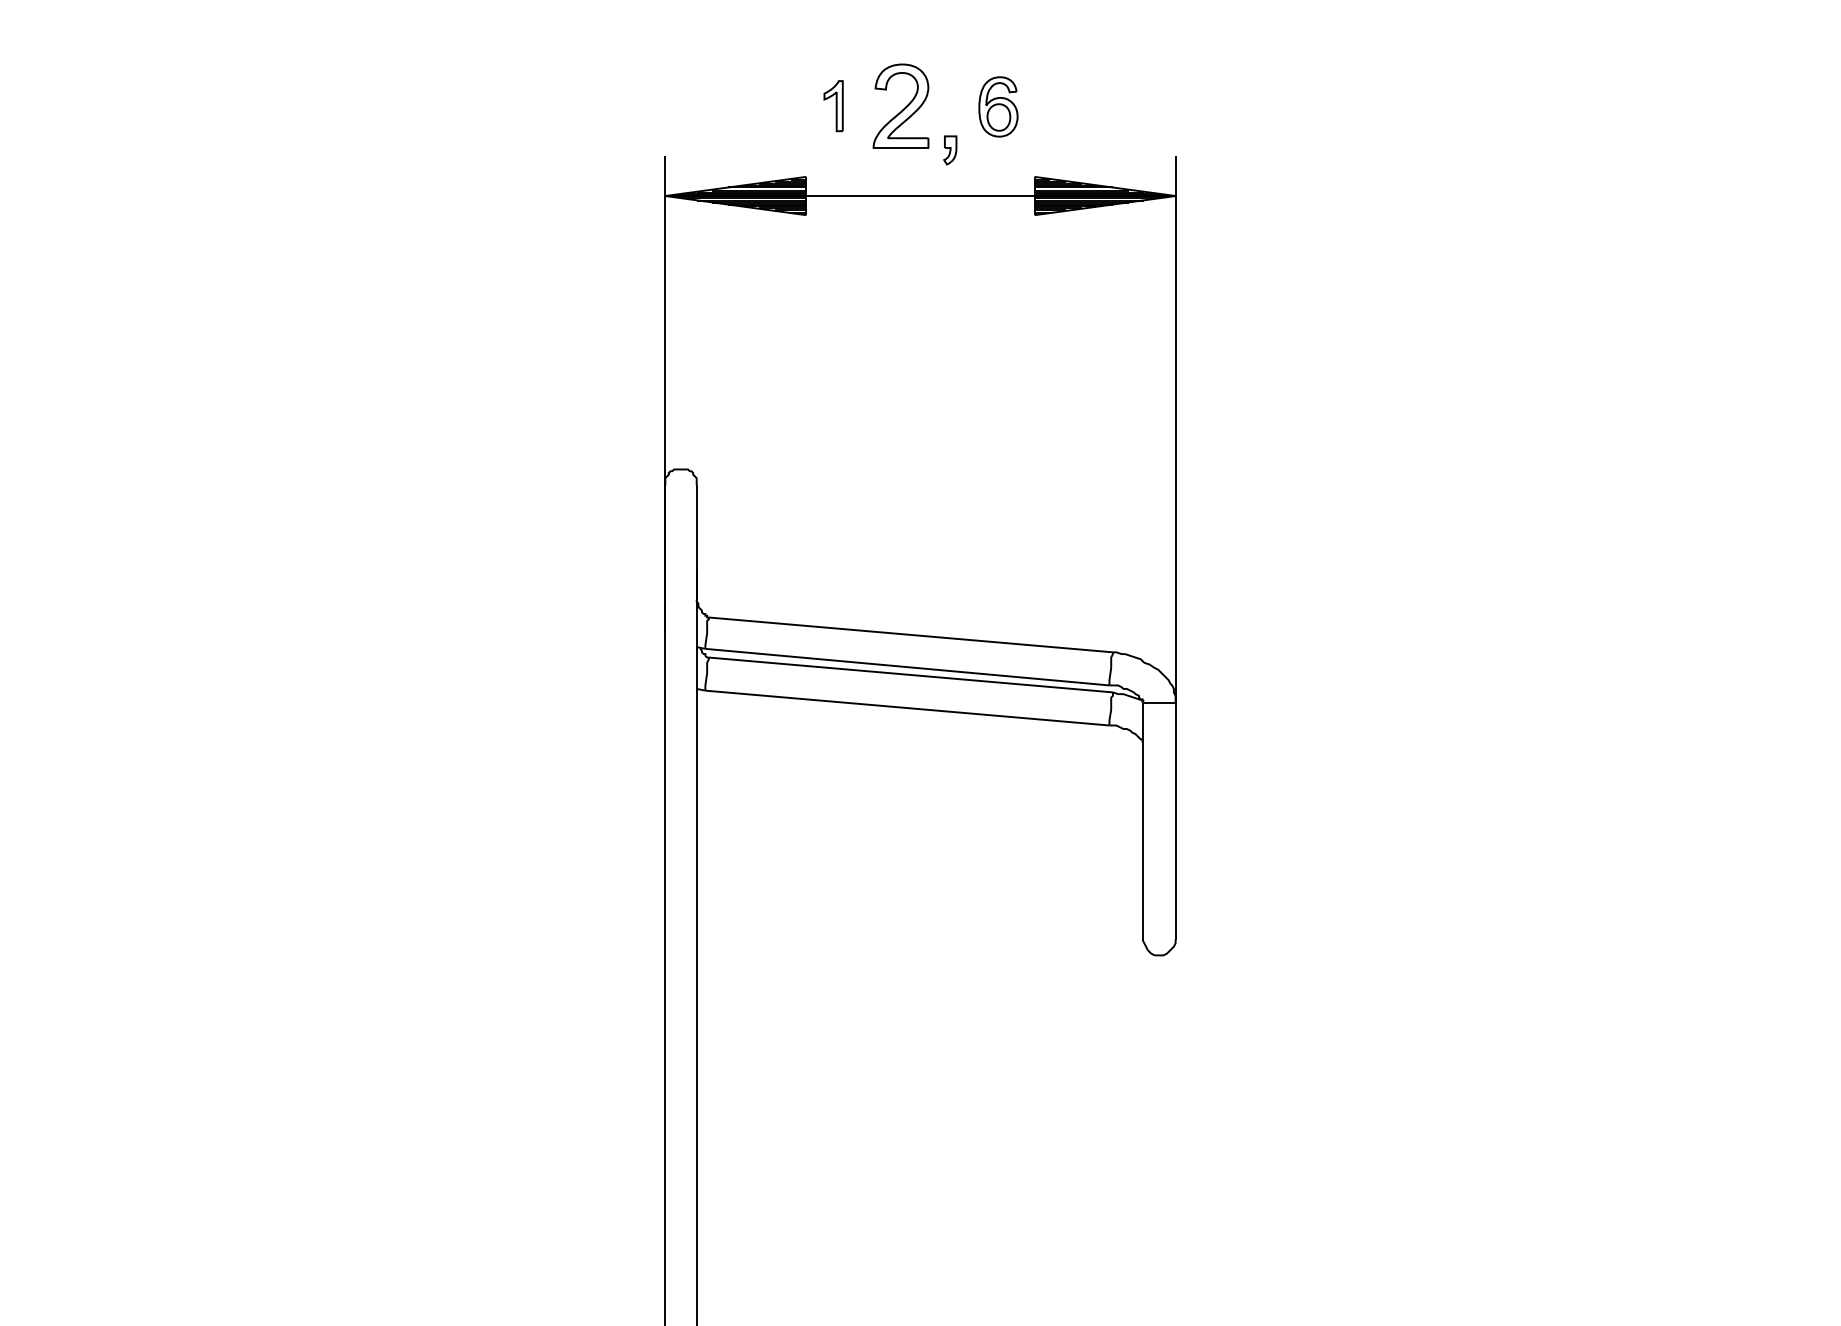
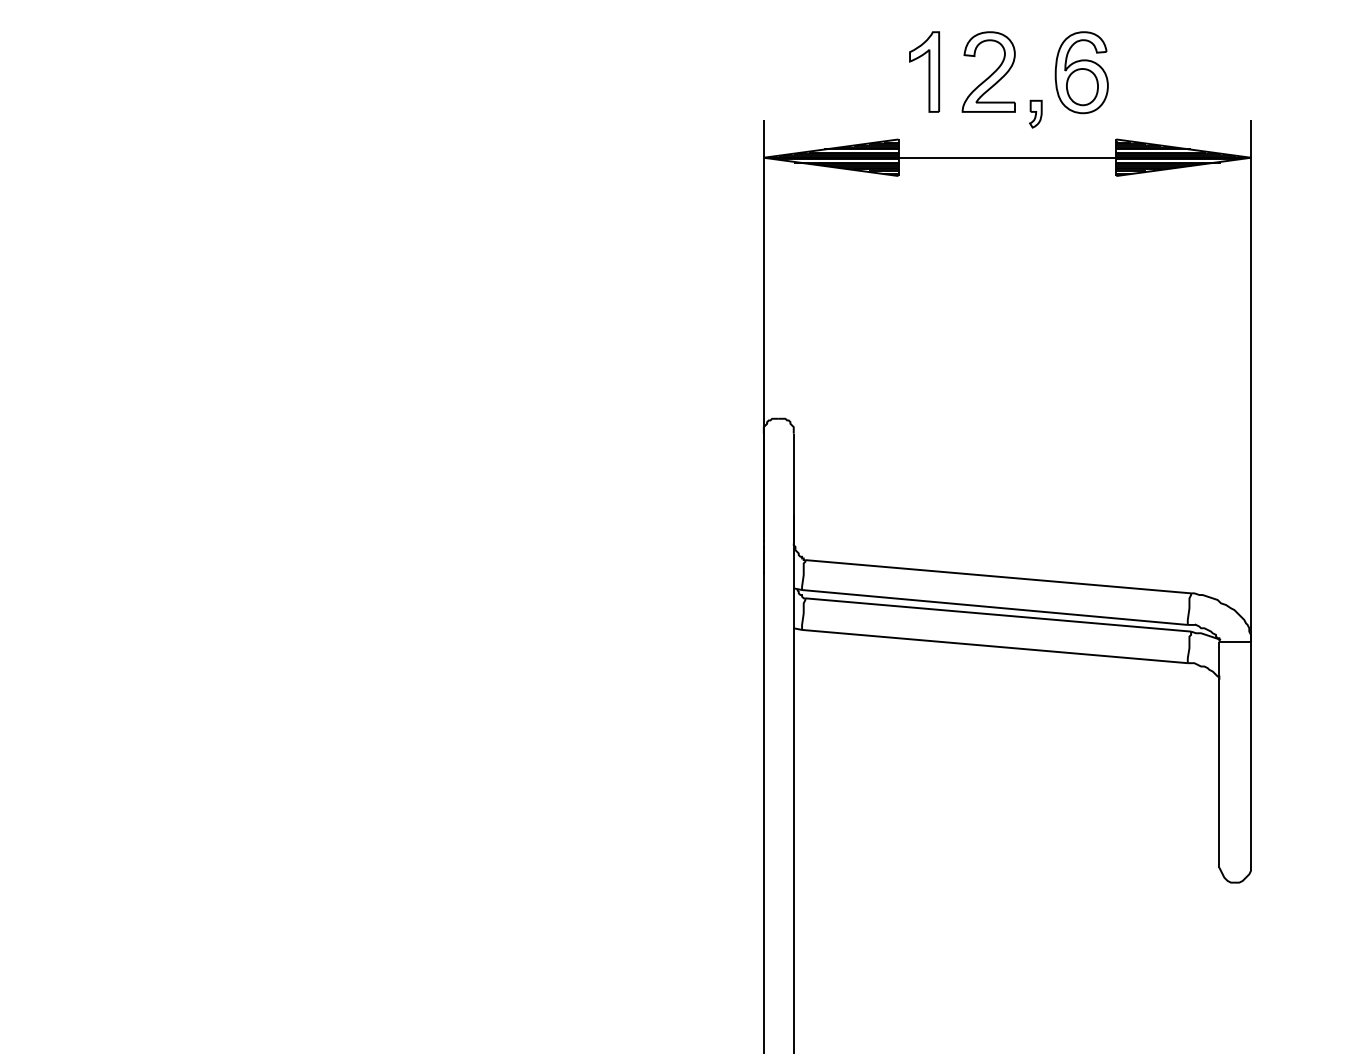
part: (833, 105) -> (924, 71), size x1.67
part: (998, 106) -> (1081, 72), size x1.43

